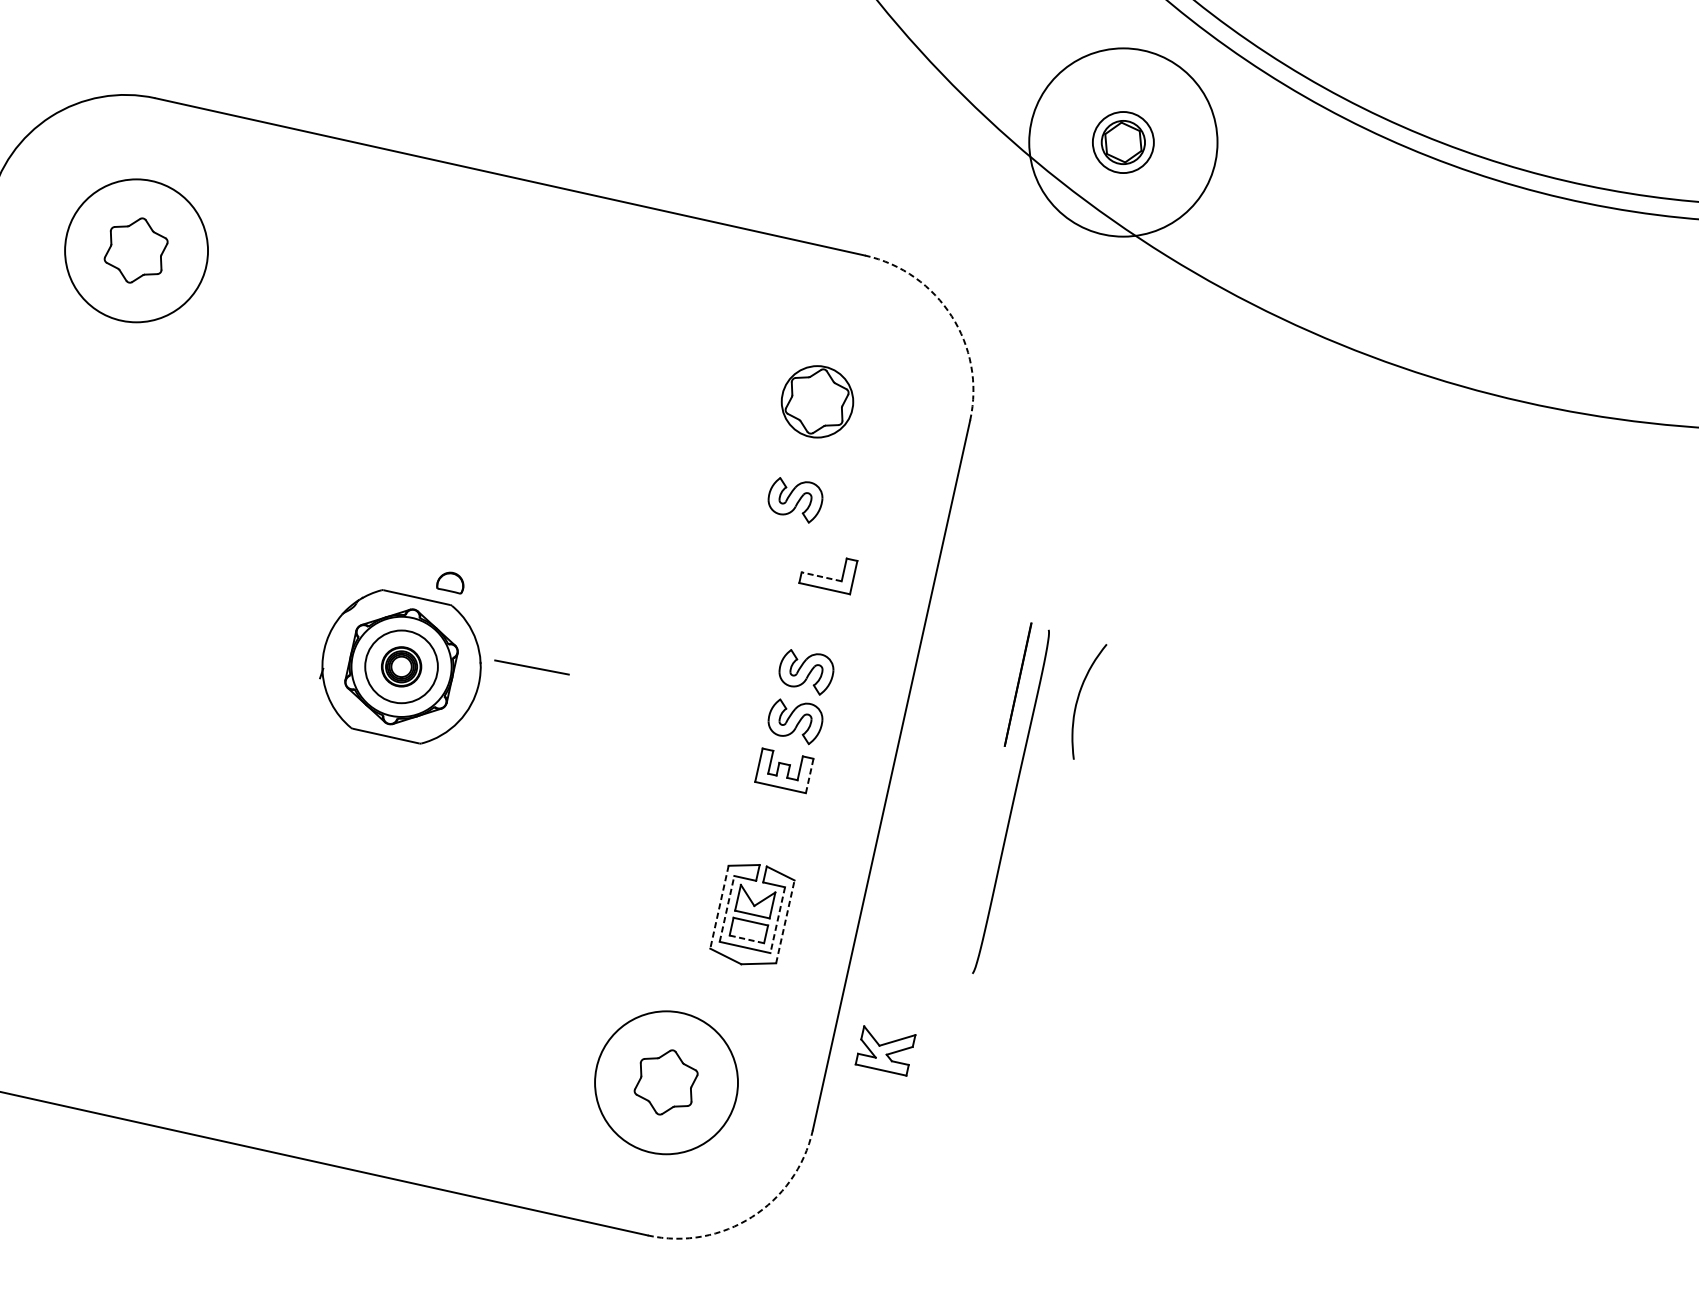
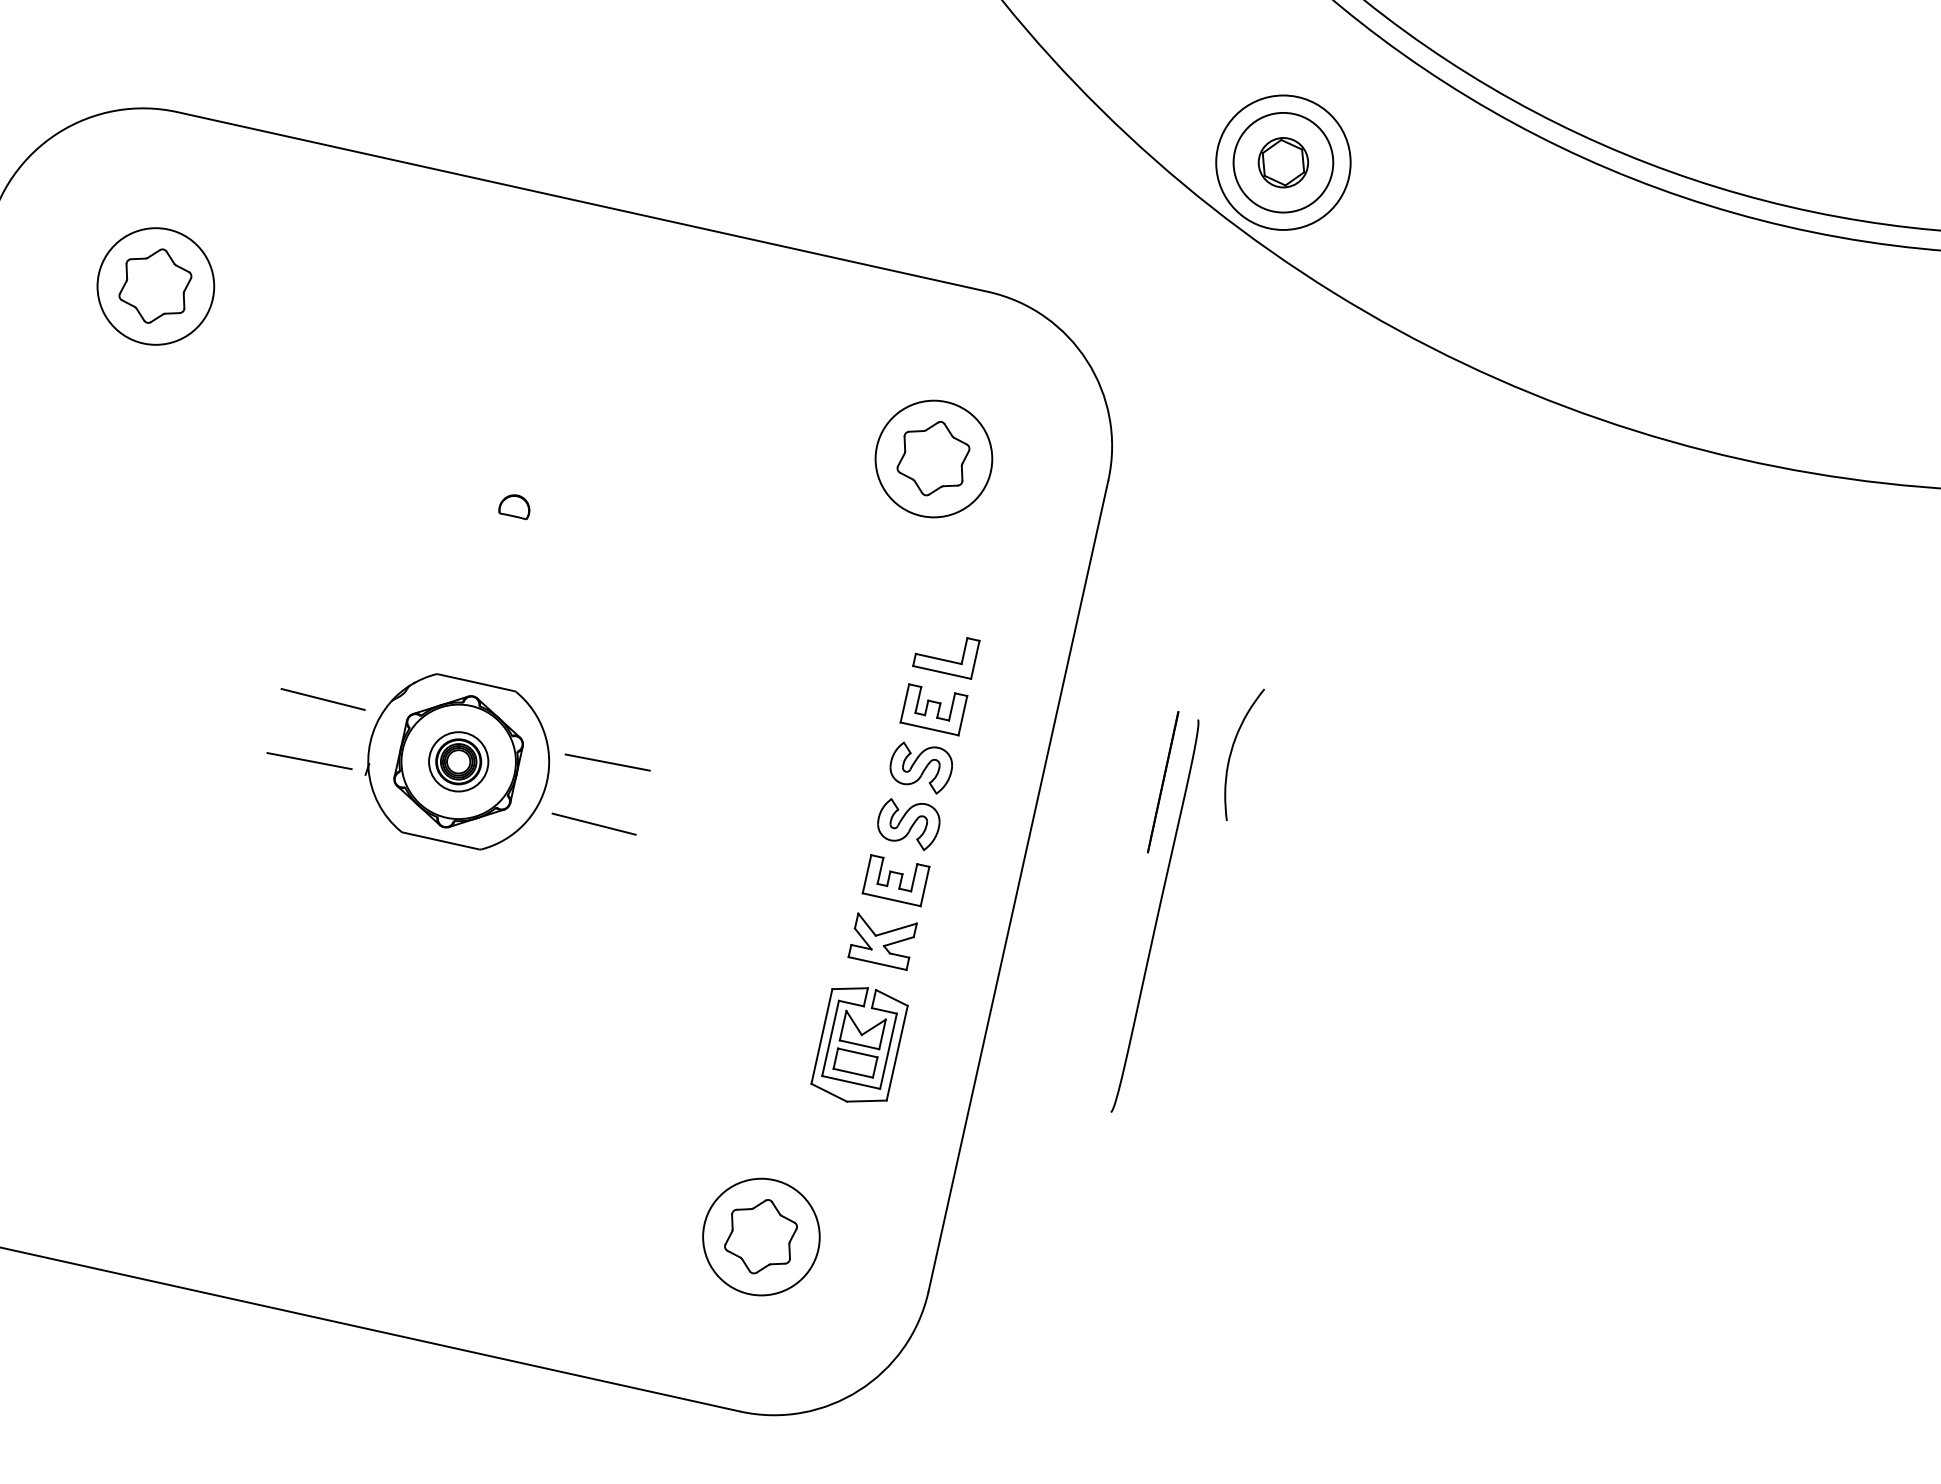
circle: (1123, 142) -> (1283, 162), size x0.62
circle: (1123, 142) -> (1283, 162), size x1.43
circle: (136, 250) -> (155, 286), size x0.71
arc: (951, 316) -> (1087, 361), dashed -> solid
circle: (817, 401) -> (933, 458), size x1.43
part: (795, 500) -> (908, 571), removed
line: (821, 576) -> (938, 658), dashed -> solid
part: (450, 583) -> (514, 507), moved
line: (282, 611) -> (322, 698), added
part: (817, 621) -> (933, 709), added
line: (270, 666) -> (309, 761), added
circle: (401, 666) -> (458, 761), size x0.71
curve: (1078, 698) -> (1232, 751), moved
line: (519, 720) -> (593, 823), added
line: (810, 775) -> (925, 886), dashed -> solid
line: (719, 907) -> (821, 1036), dashed -> solid
line: (726, 908) -> (830, 1038), dashed -> solid
line: (777, 920) -> (888, 1051), dashed -> solid
line: (785, 922) -> (897, 1053), dashed -> solid
line: (747, 939) -> (853, 1073), dashed -> solid
part: (885, 1050) -> (882, 941), moved
circle: (666, 1082) -> (761, 1236), size x0.71
arc: (752, 1217) -> (859, 1390), dashed -> solid

